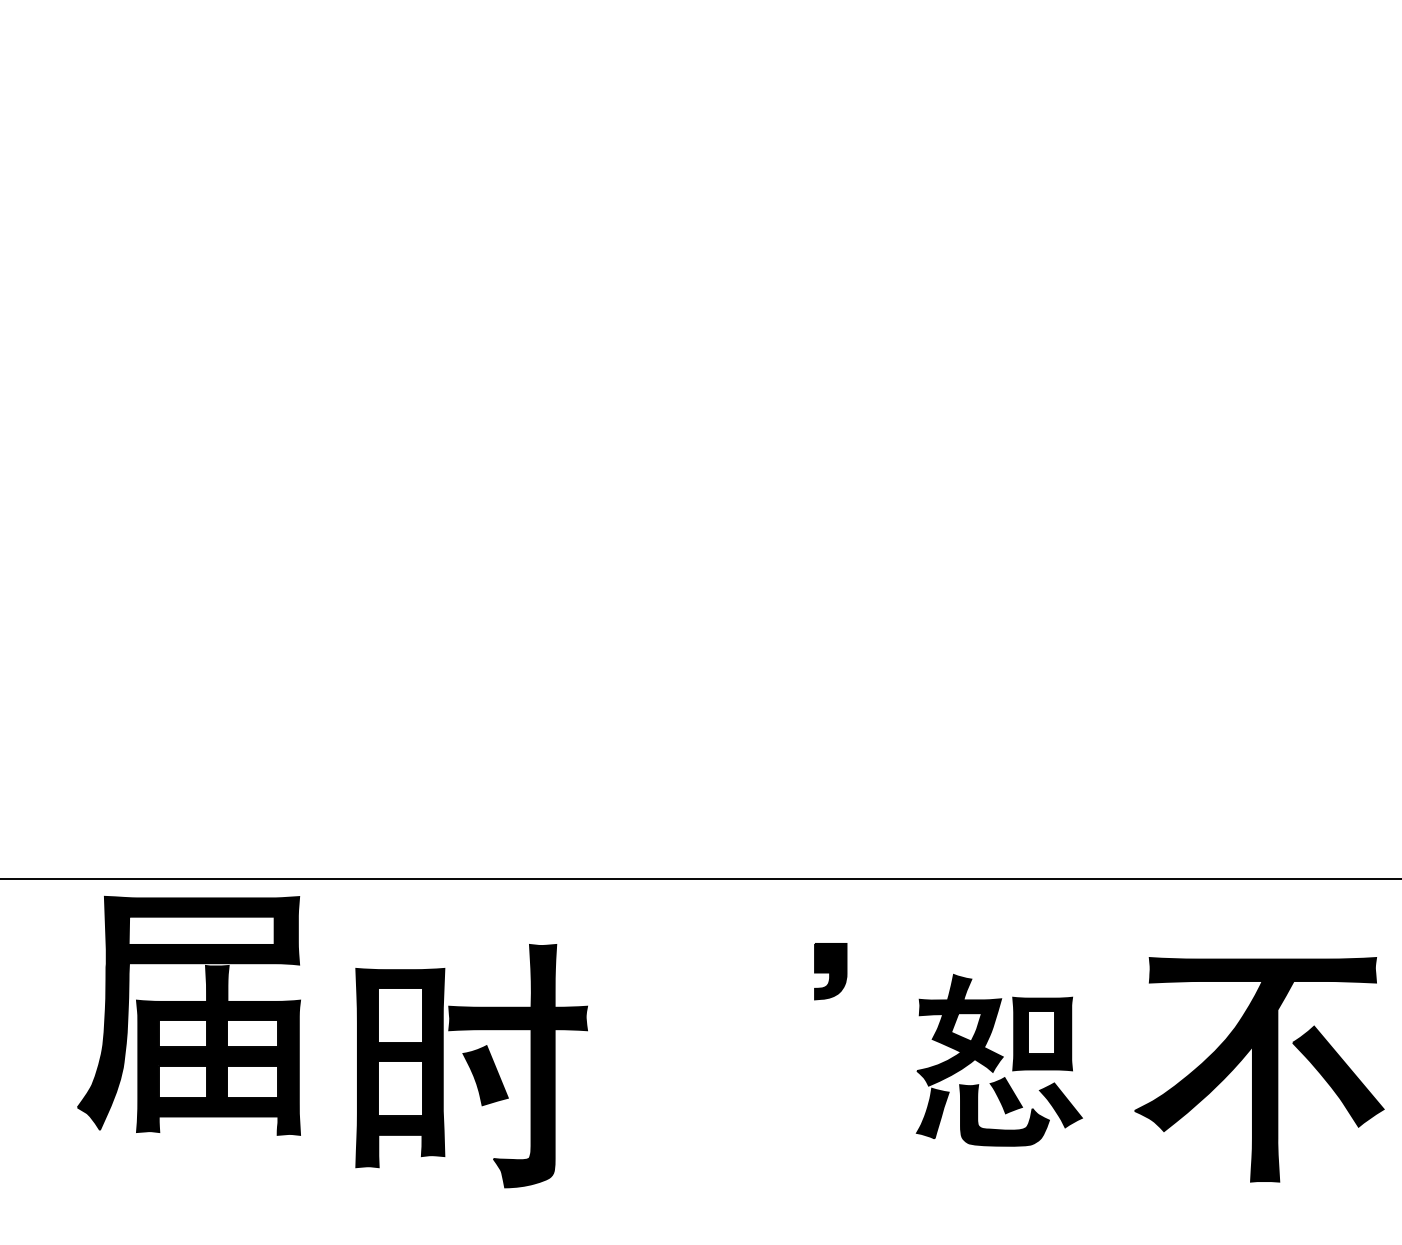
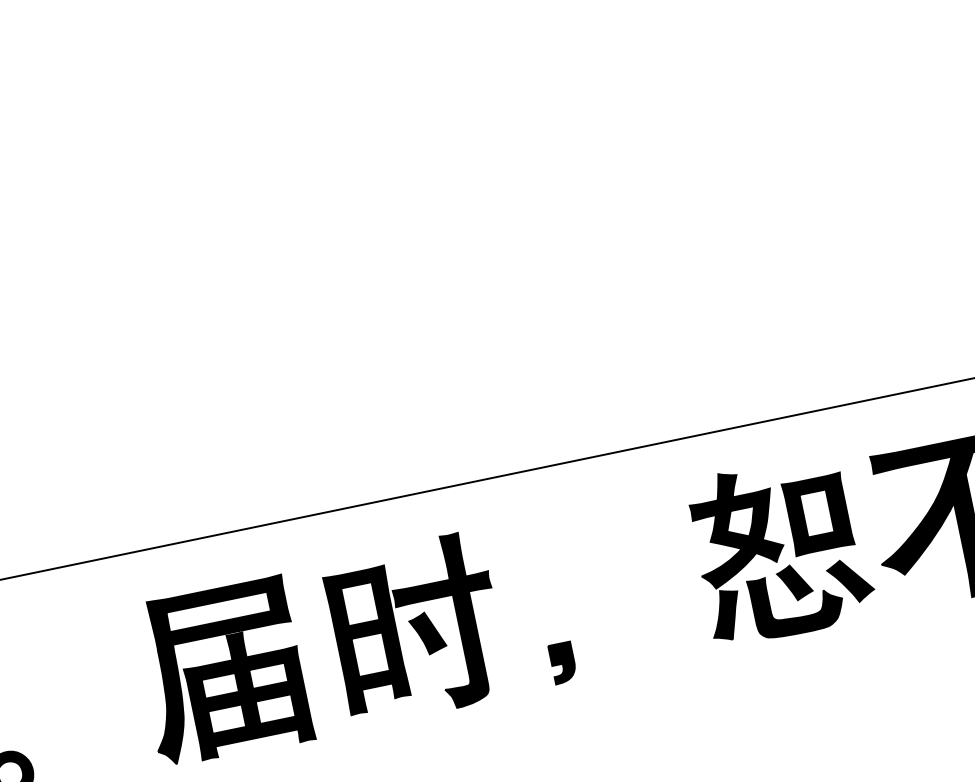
part: (830, 971) -> (562, 662), moved
part: (188, 1015) -> (221, 672), moved
part: (999, 1060) -> (780, 549), size x1.43

